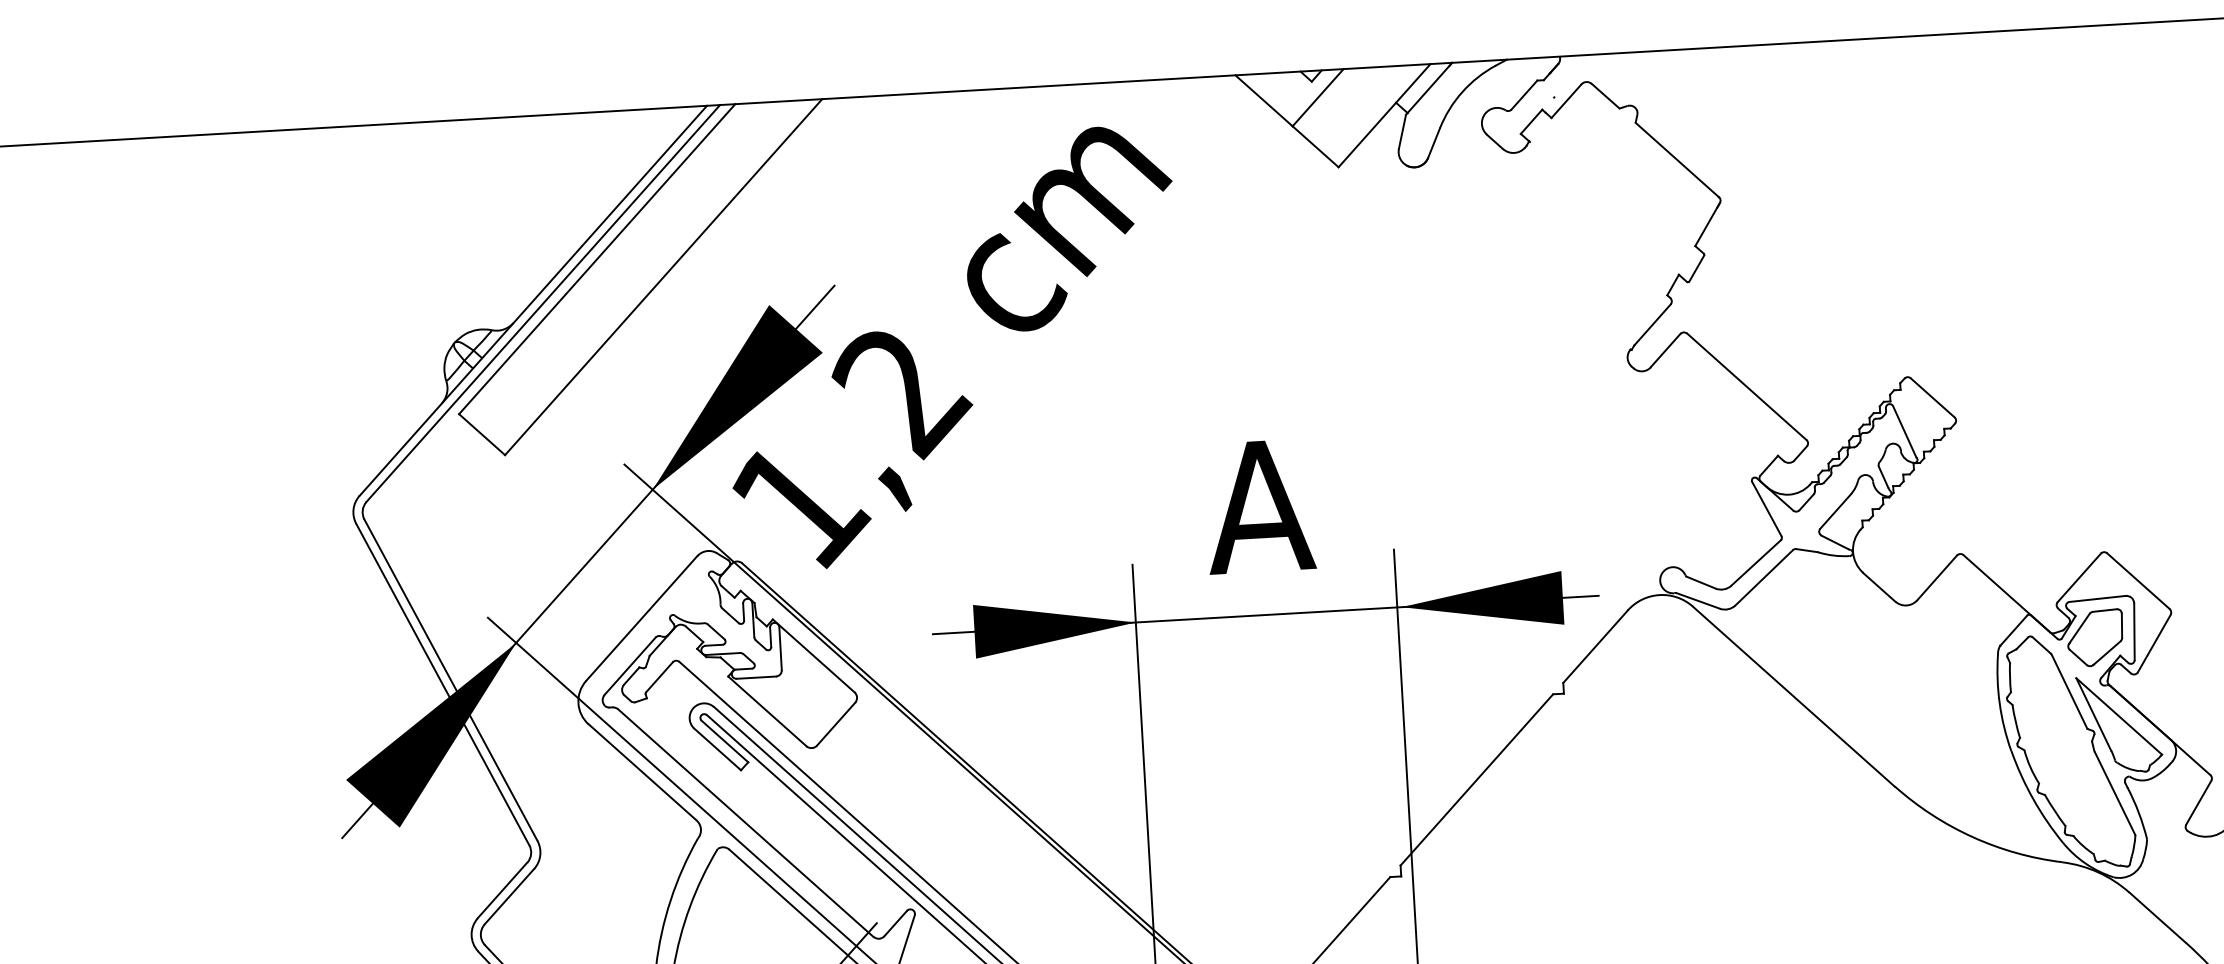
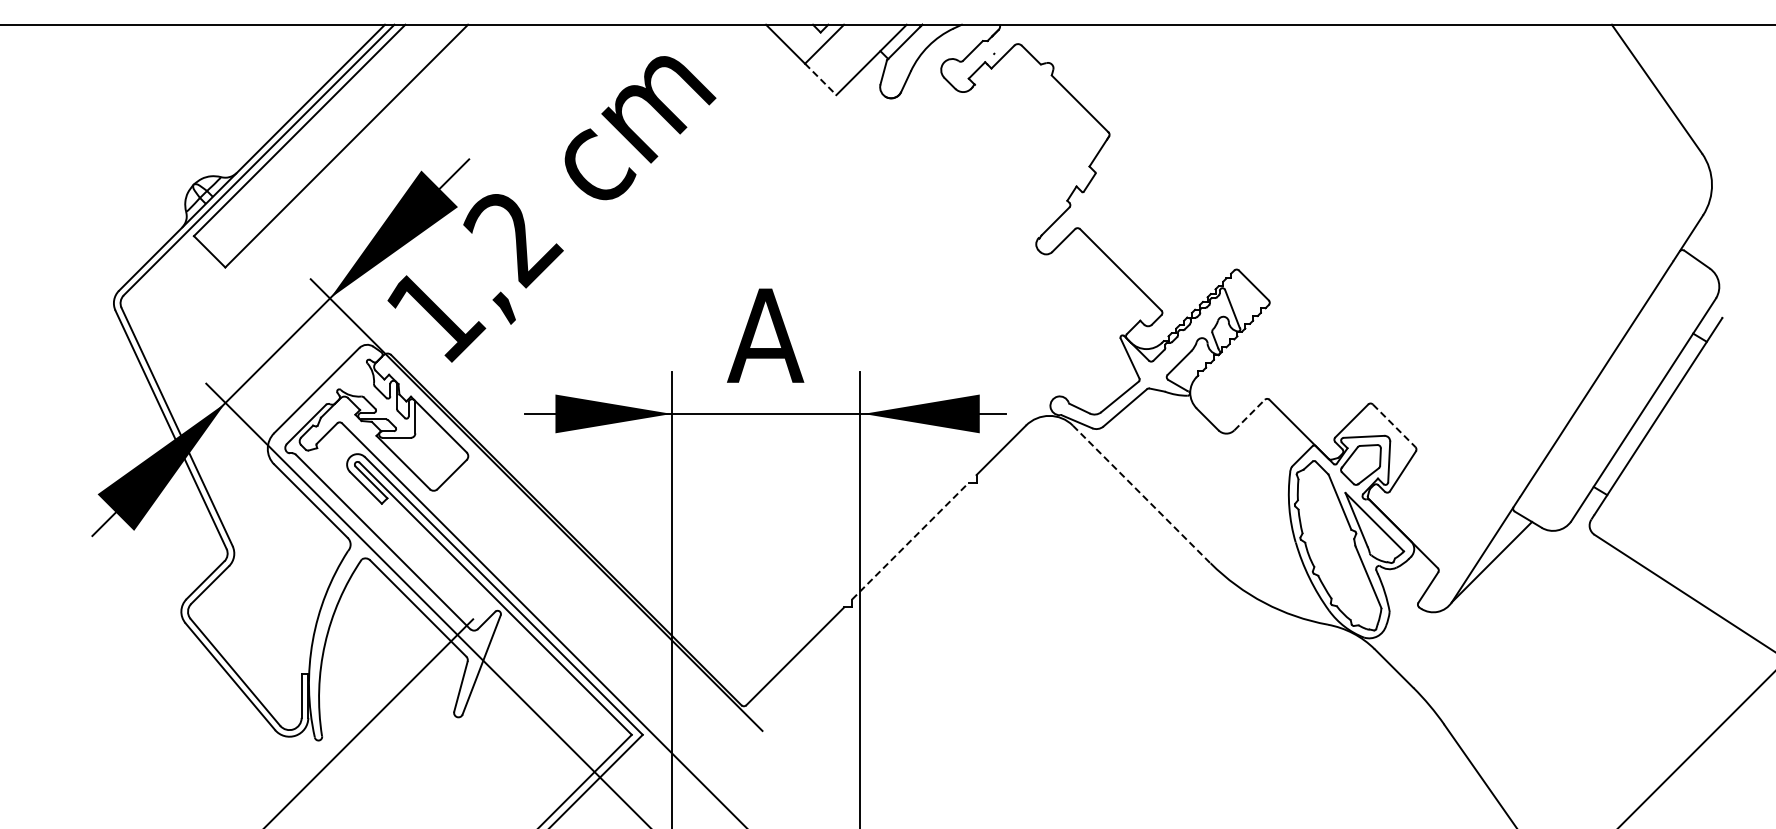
line: (1316, 146) -> (821, 79), solid -> dashed
line: (1937, 578) -> (1249, 415), solid -> dashed
line: (2138, 582) -> (1394, 426), solid -> dashed
line: (1794, 696) -> (1142, 494), solid -> dashed
line: (1477, 780) -> (910, 541), solid -> dashed

